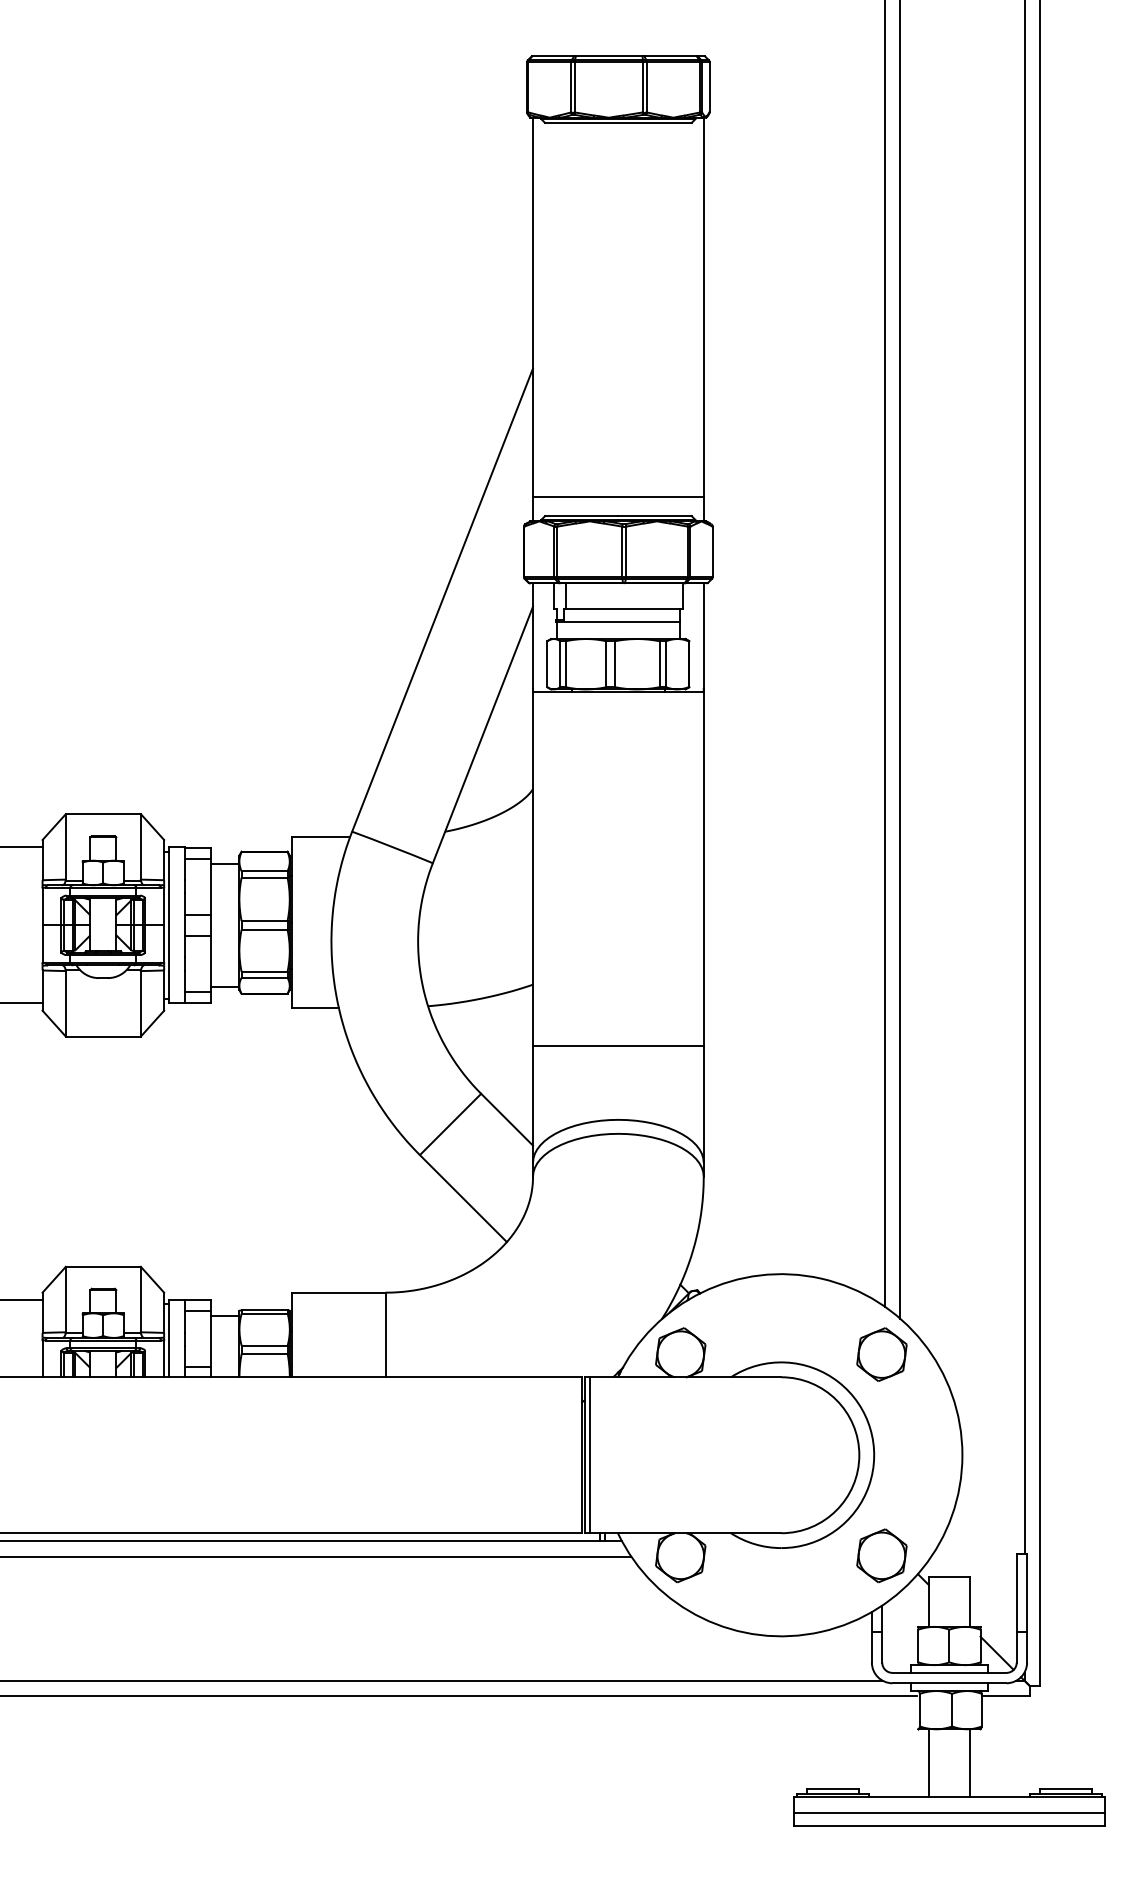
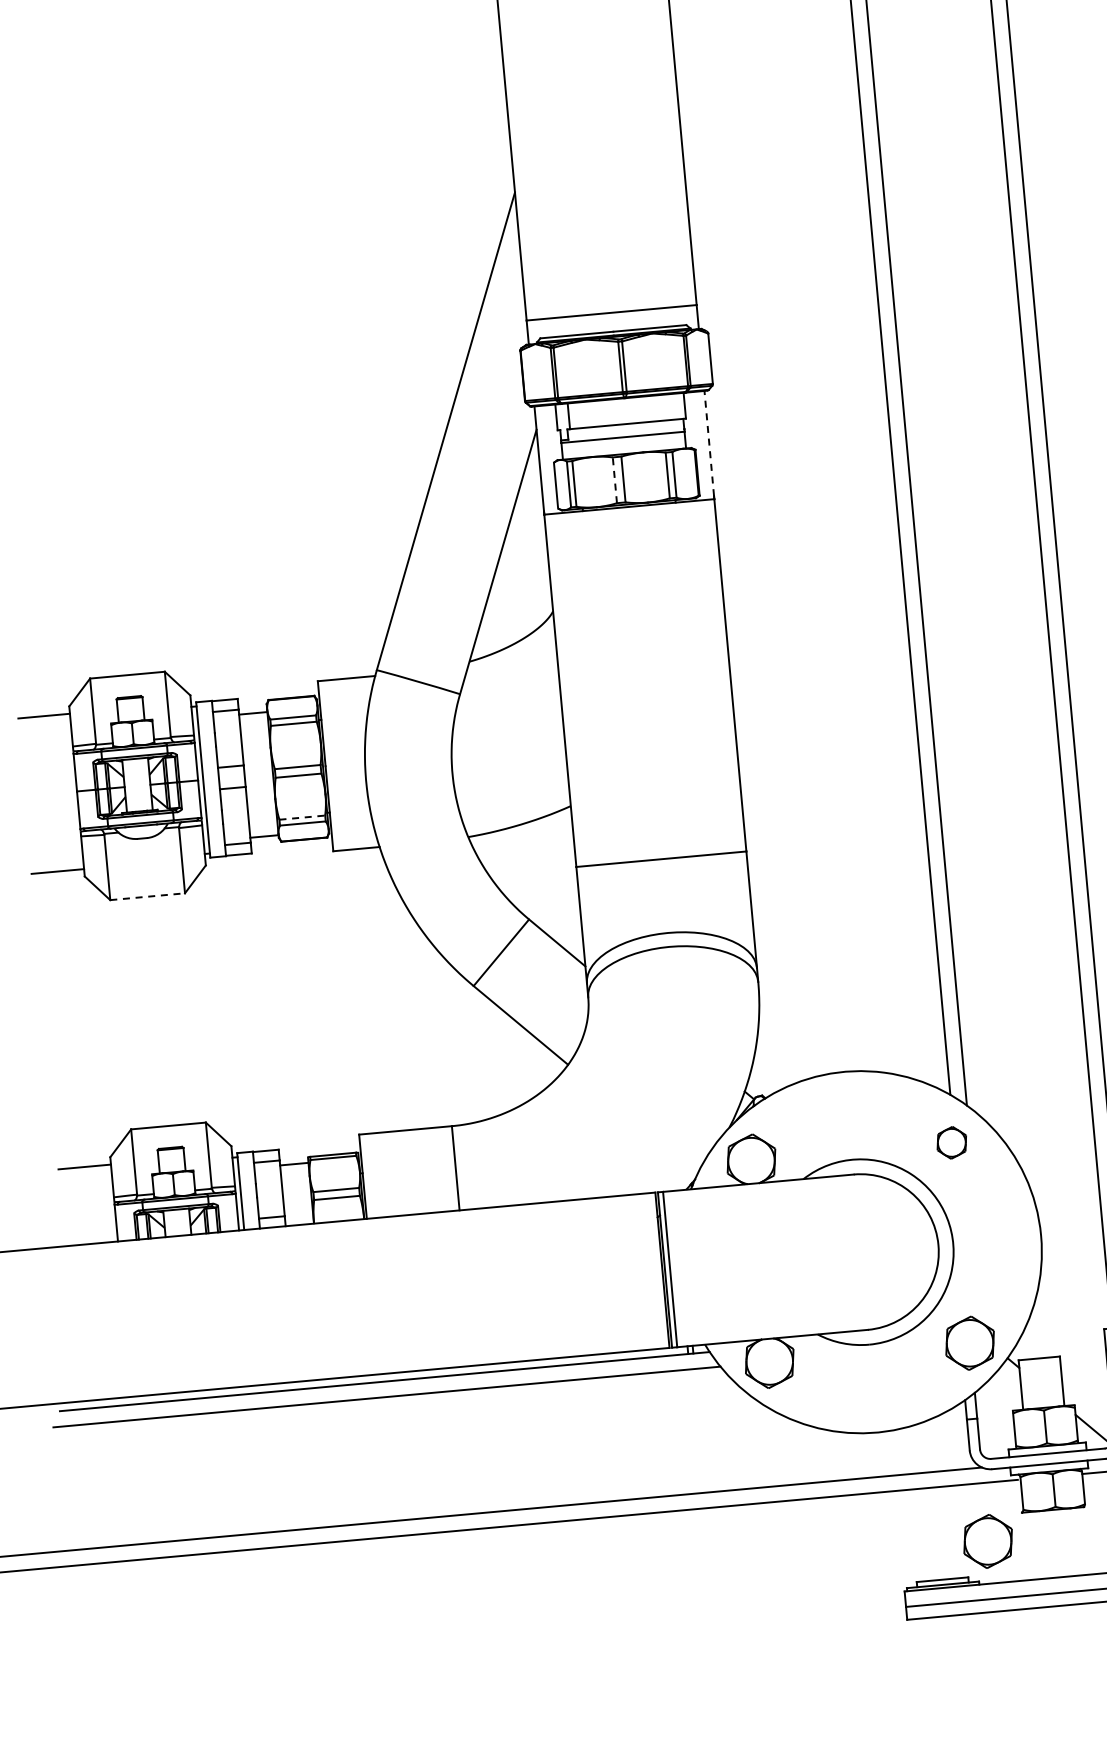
line: (703, 636) -> (709, 443), solid -> dashed
line: (606, 664) -> (614, 480), solid -> dashed
line: (264, 971) -> (302, 817), solid -> dashed
line: (103, 1036) -> (147, 896), solid -> dashed
part: (881, 1354) -> (951, 1142), size x0.6
part: (881, 1754) -> (987, 1541), added
line: (928, 1763) -> (1035, 1545), removed
line: (970, 1763) -> (1077, 1542), removed

